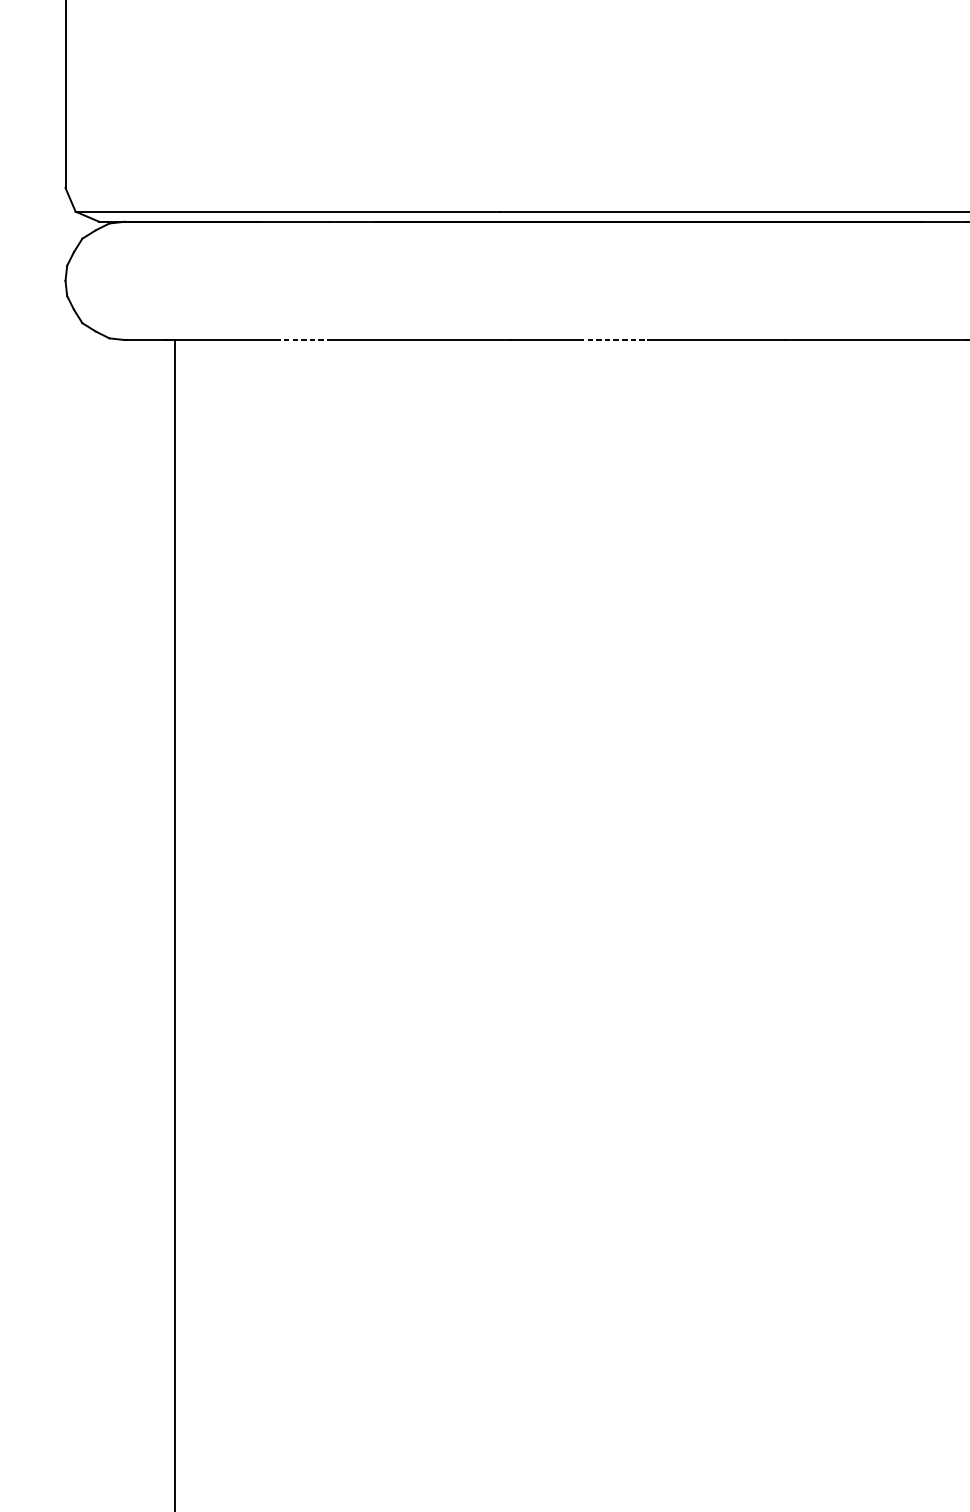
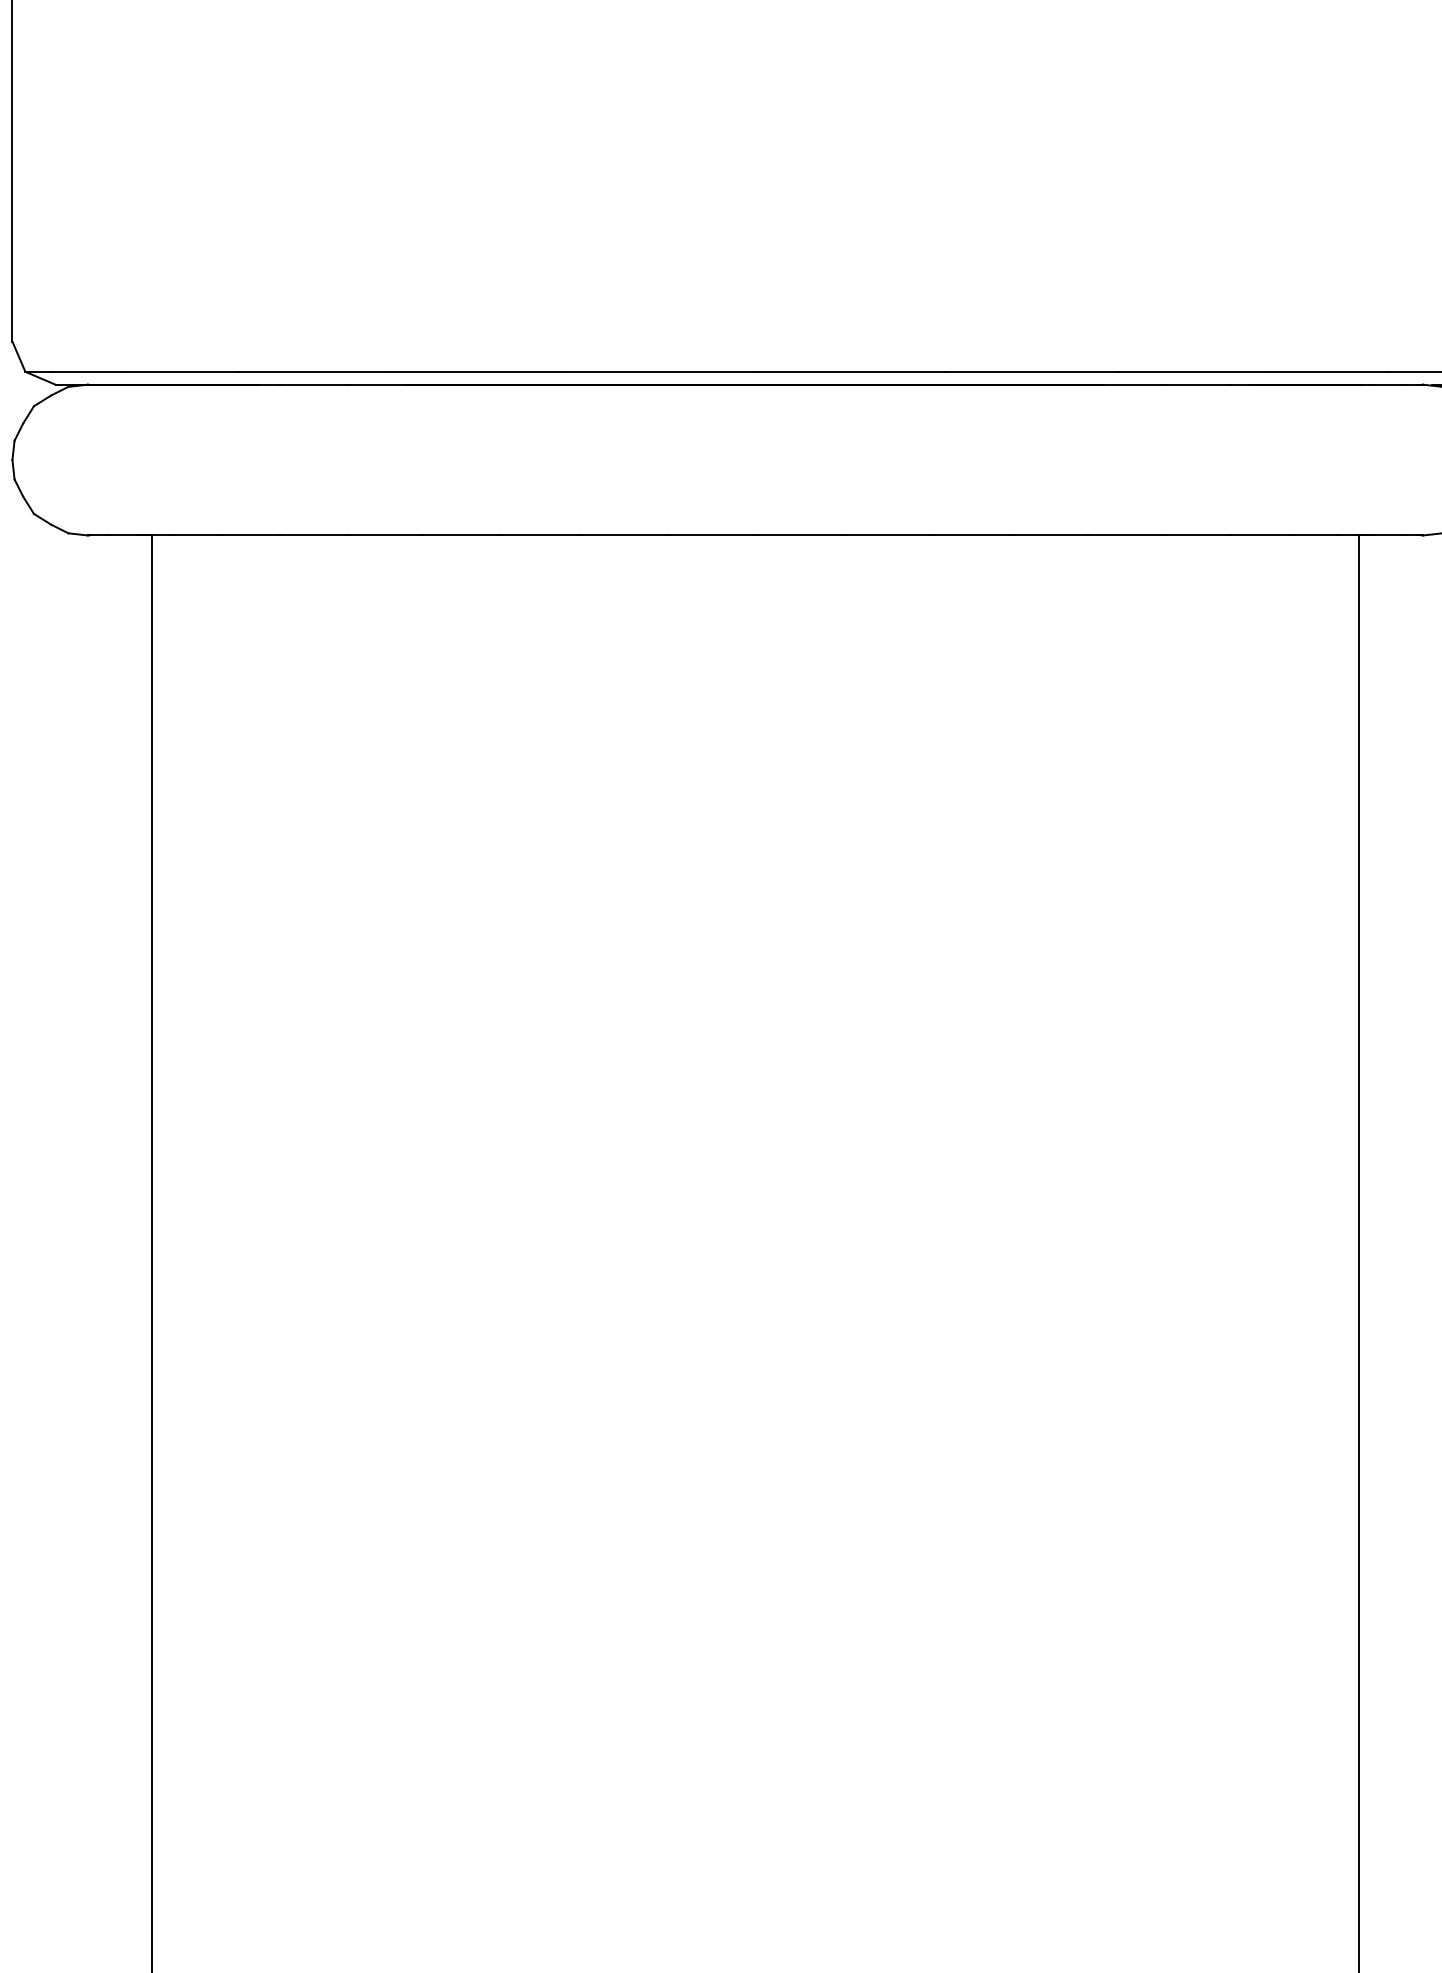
line: (302, 340) -> (314, 535), dashed -> solid
line: (613, 340) -> (711, 535), dashed -> solid

